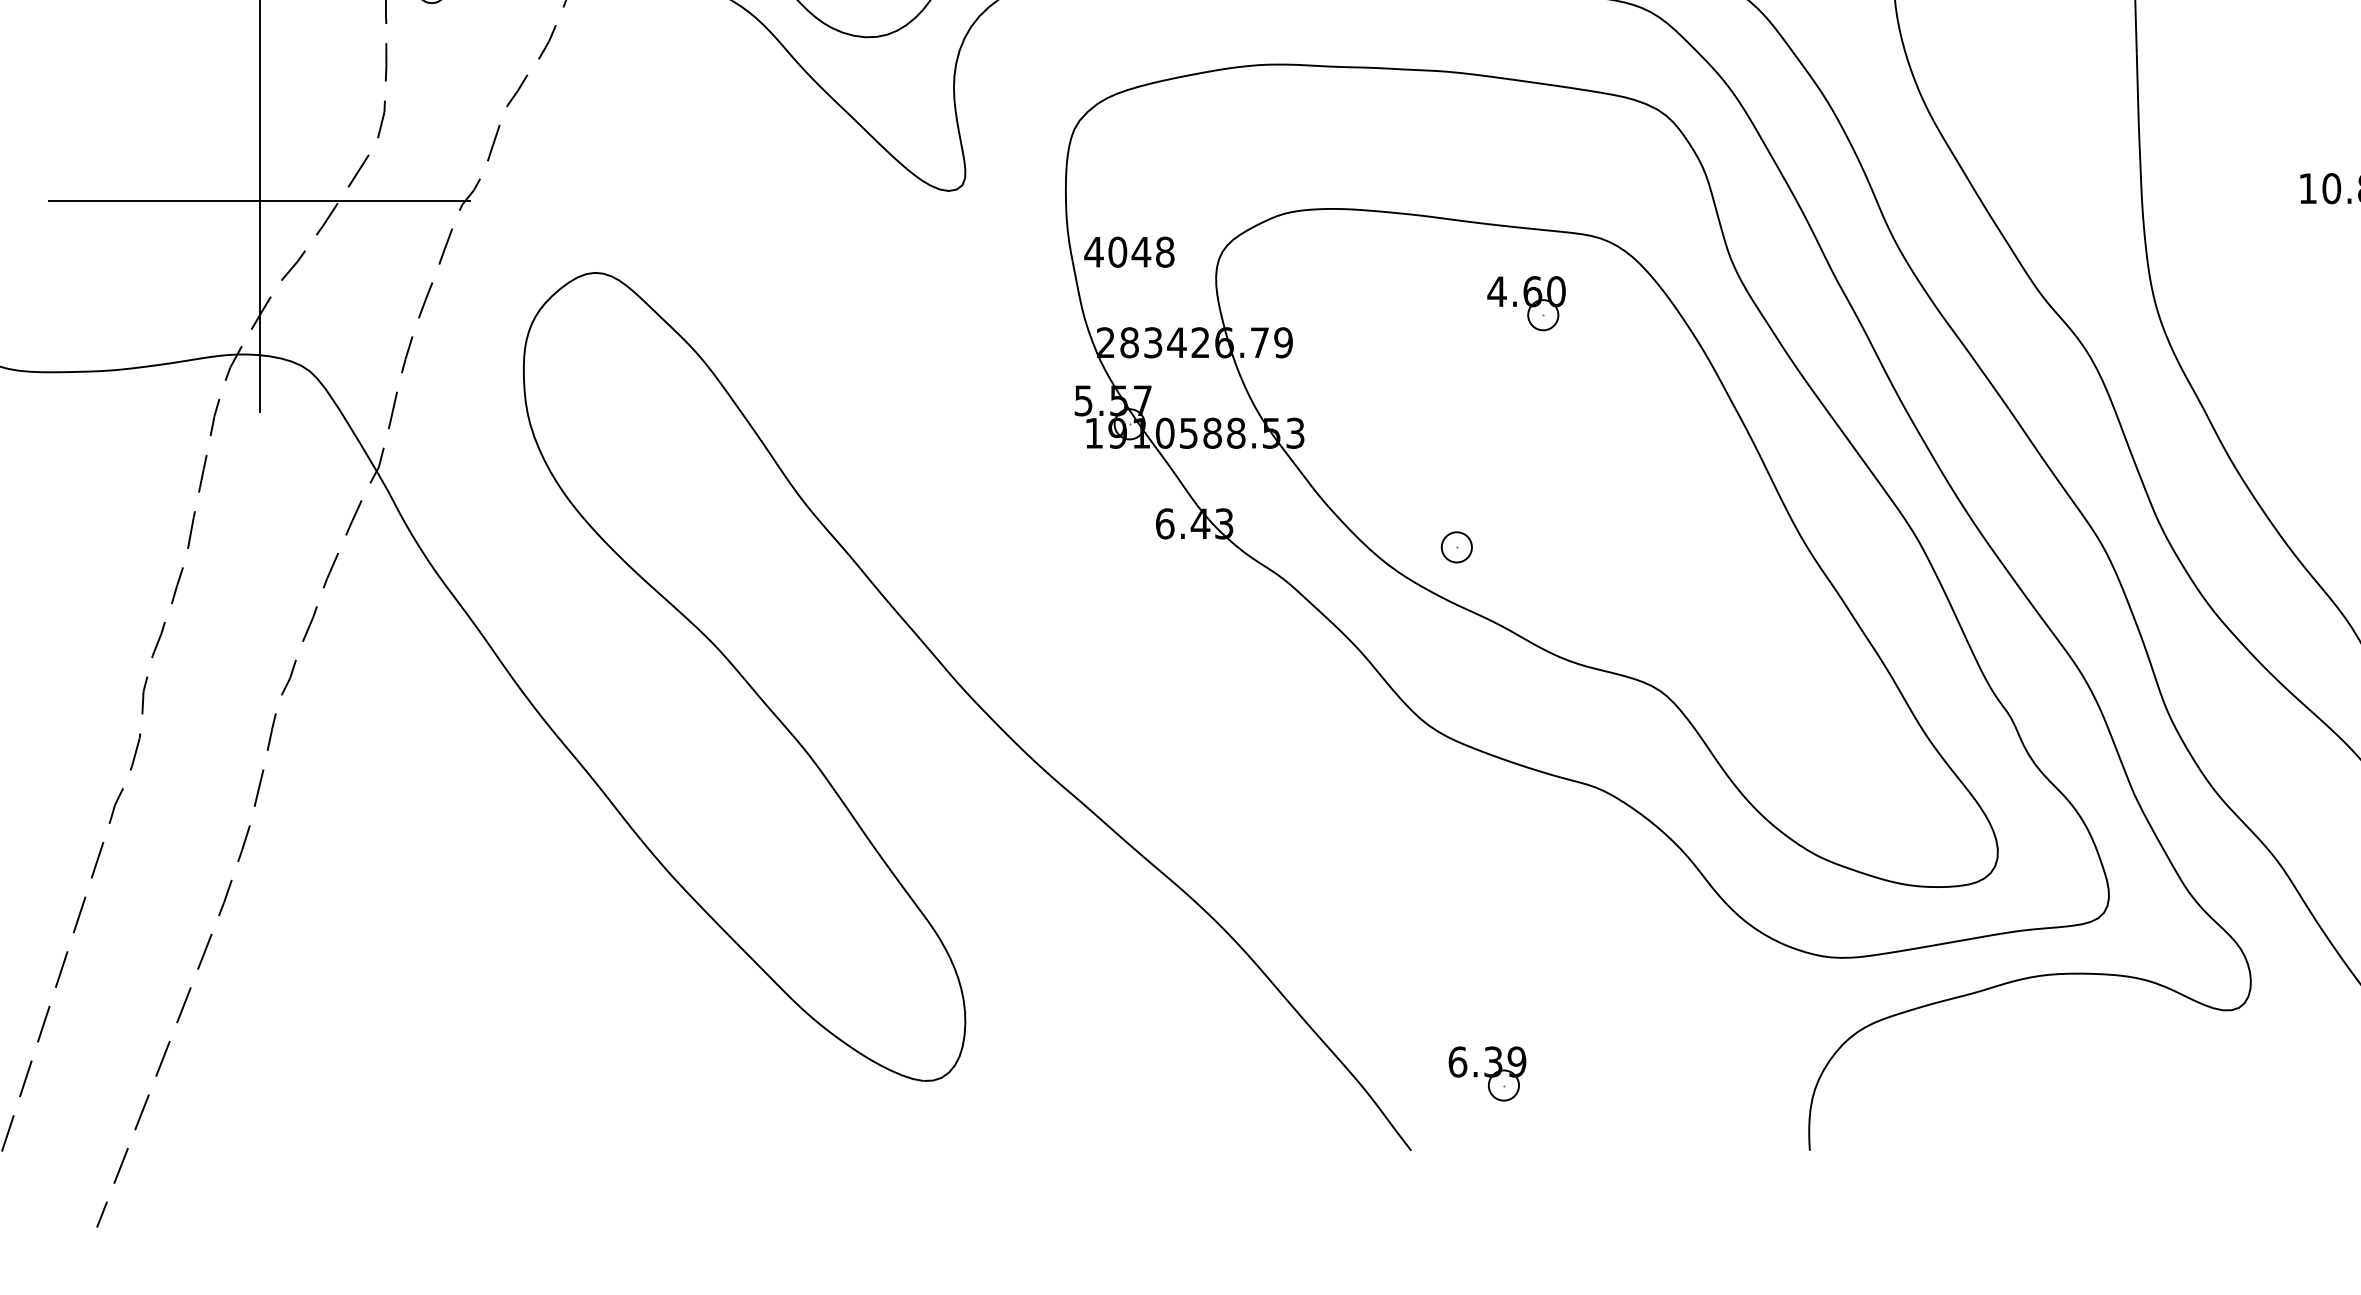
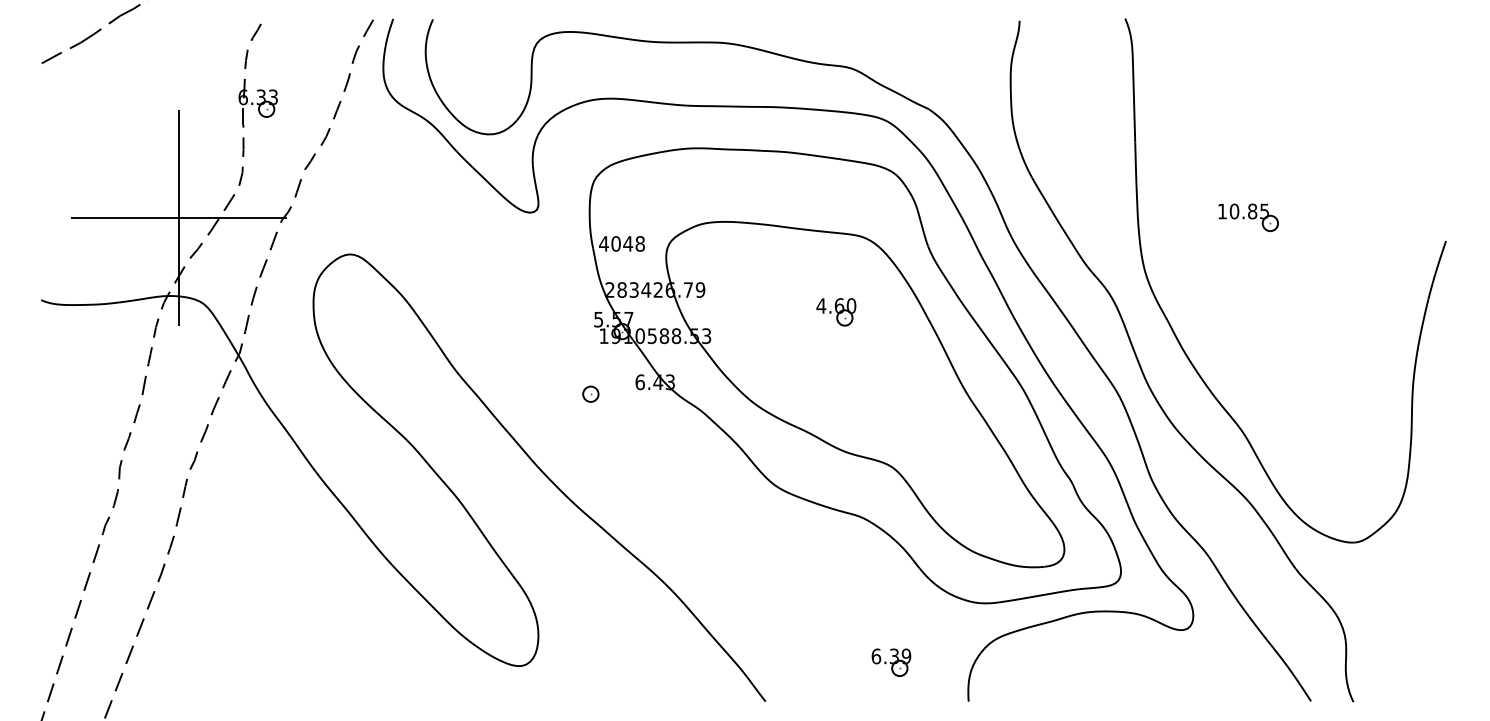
part: (1526, 304) -> (836, 312), moved
part: (1456, 545) -> (590, 393), moved
part: (1487, 1073) -> (891, 662), moved

